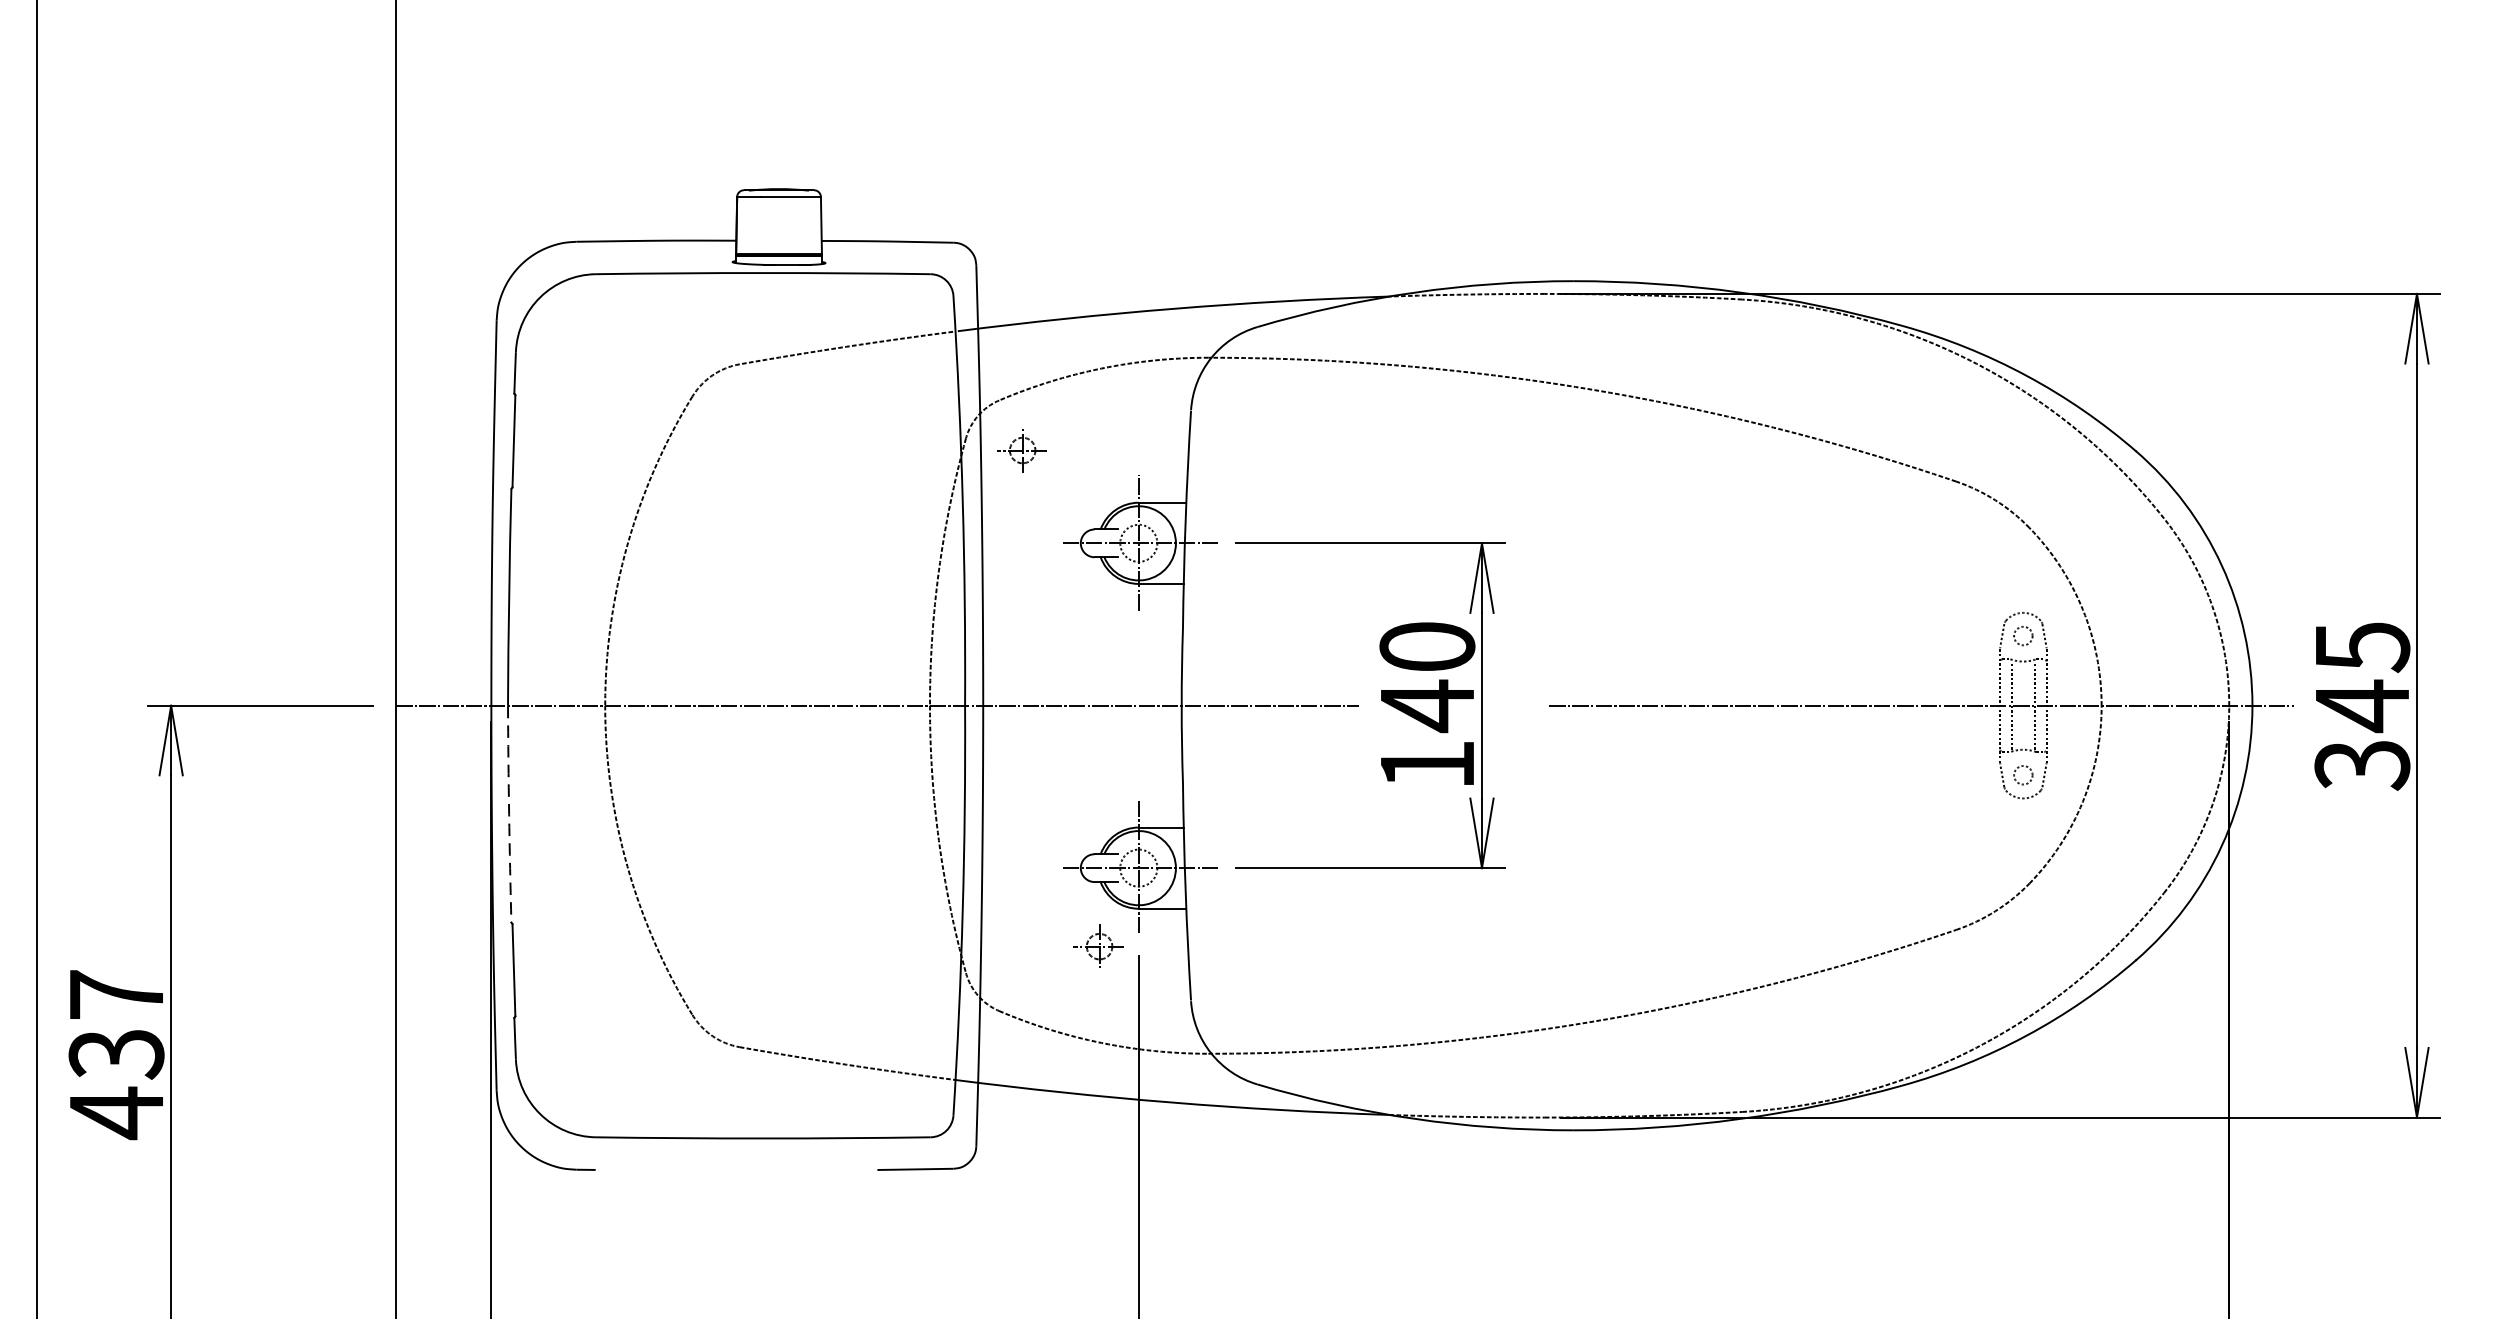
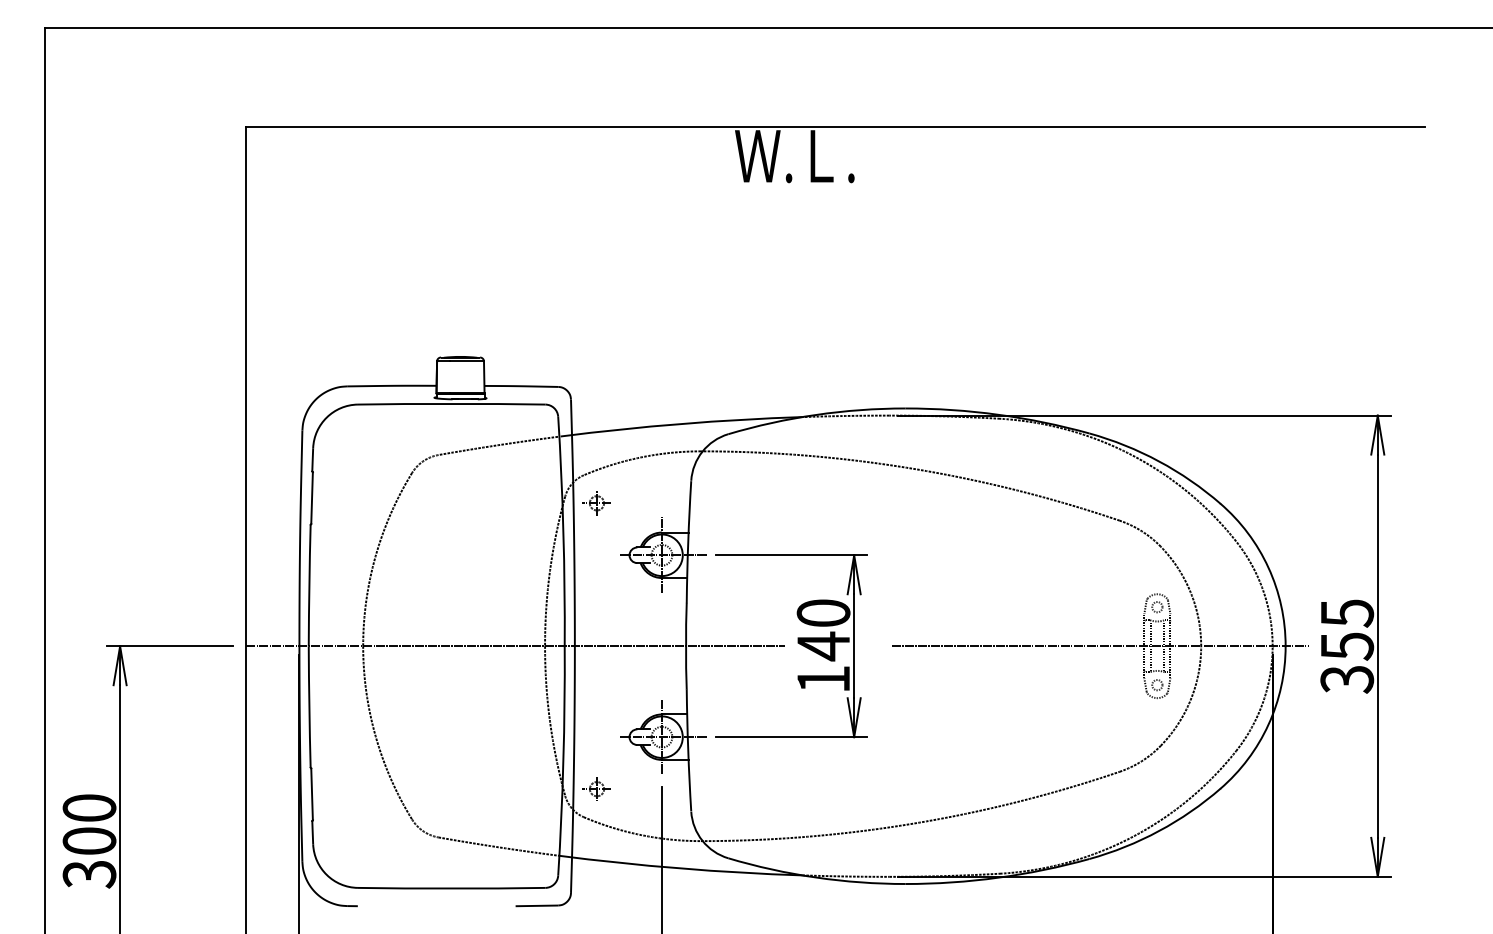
text: (2362, 706) -> (1347, 646), 345 -> 355
arc: (509, 813) -> (309, 706), dashed -> solid
part: (1098, 945) -> (596, 788), moved
text: (116, 1054) -> (89, 841), 437 -> 300

